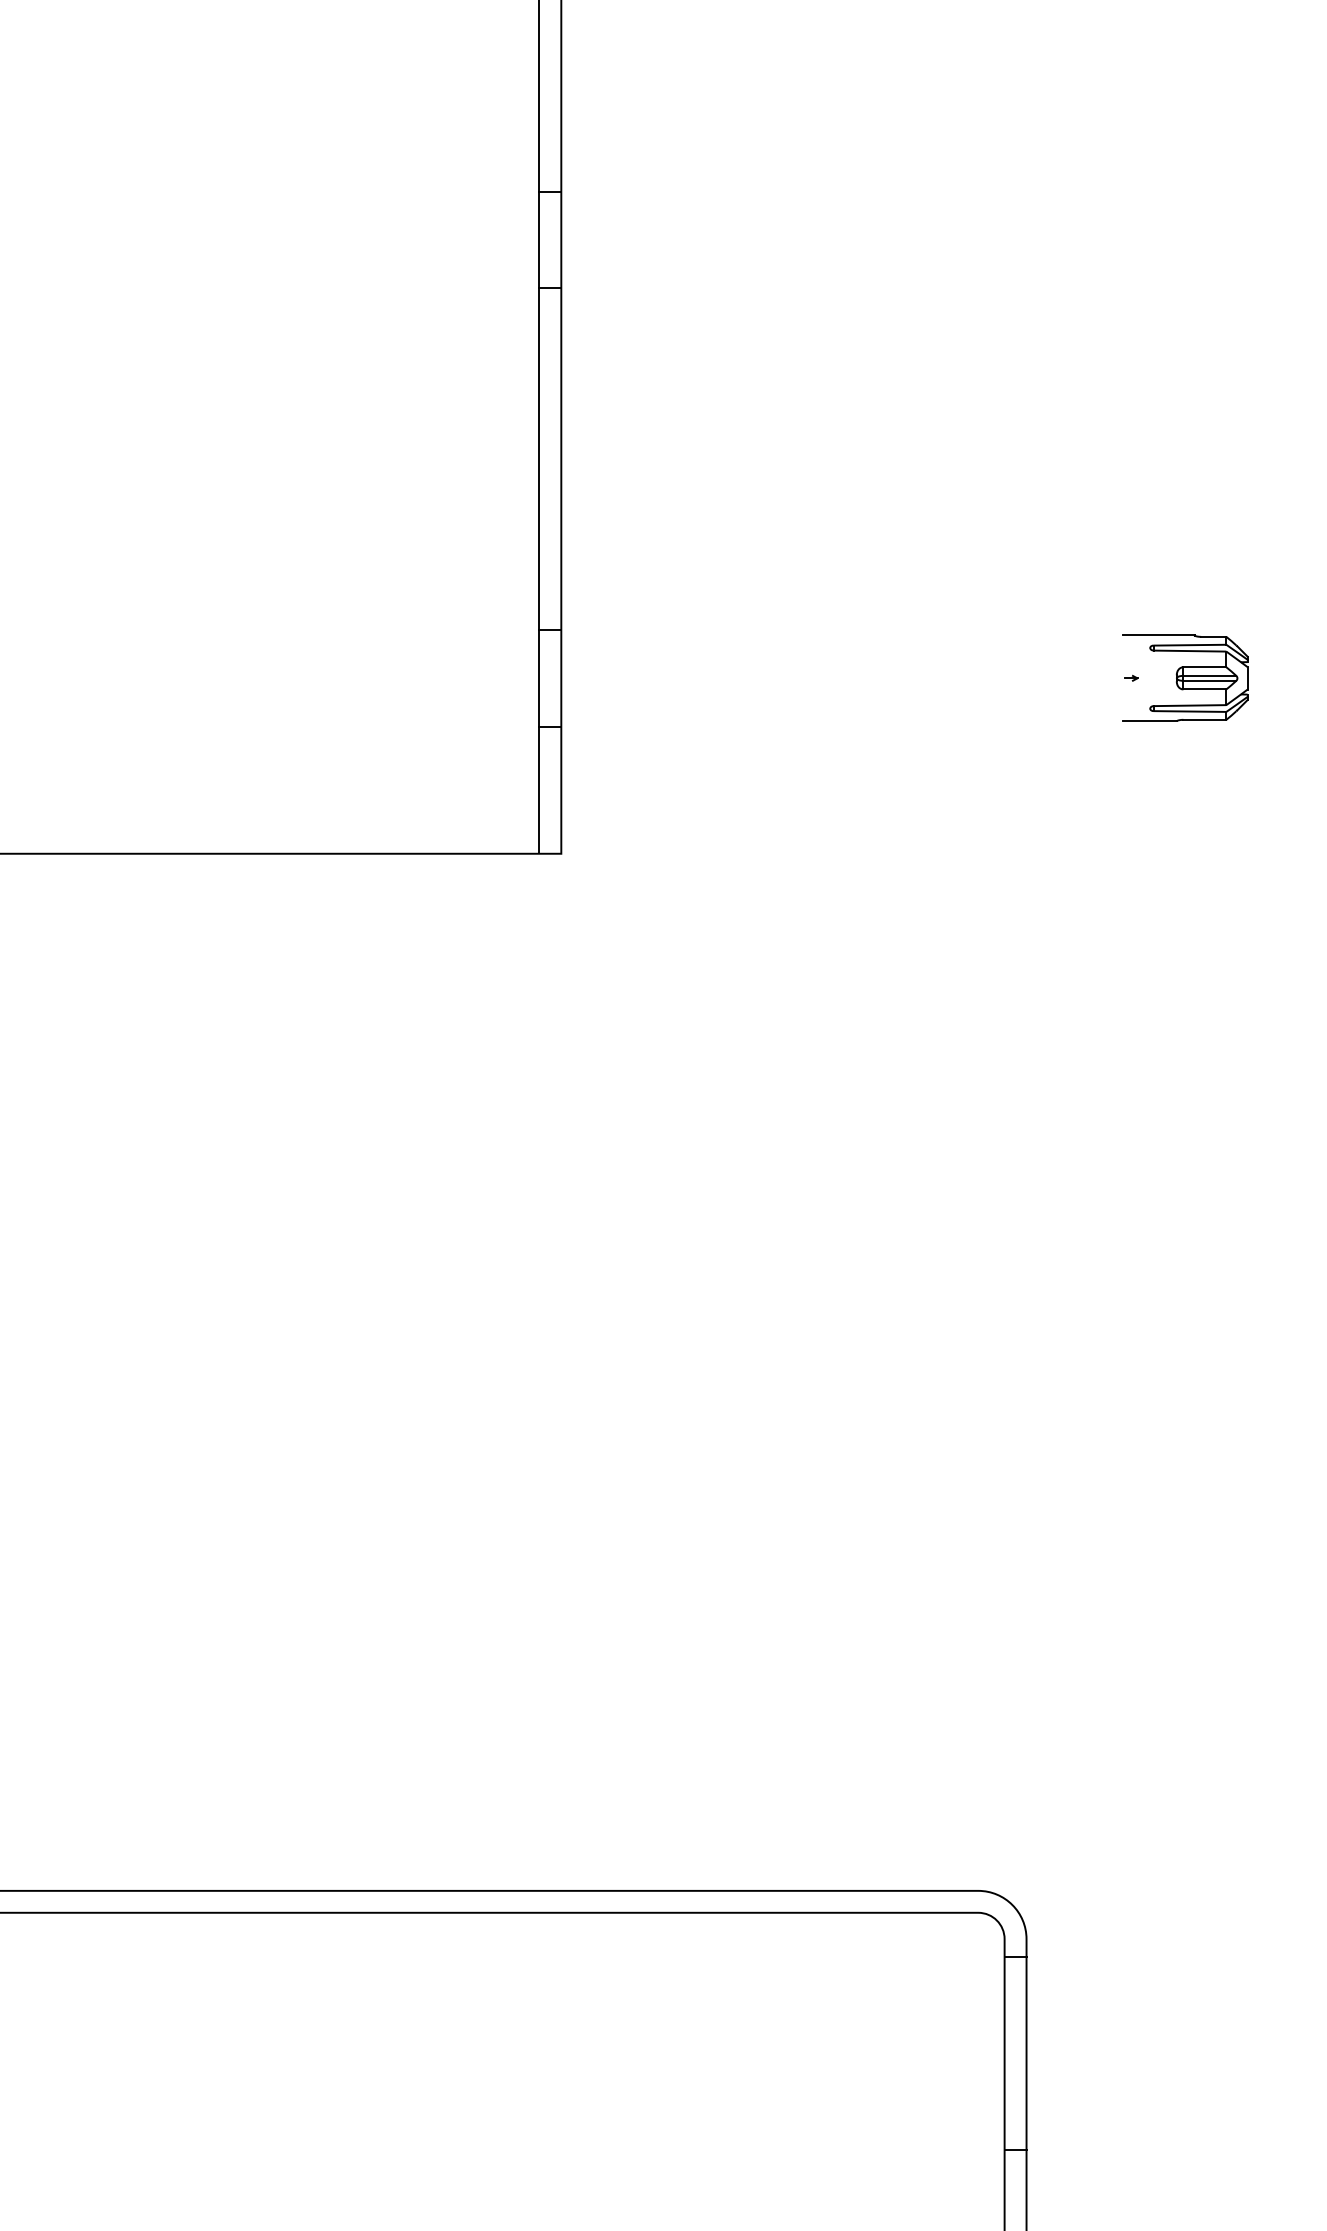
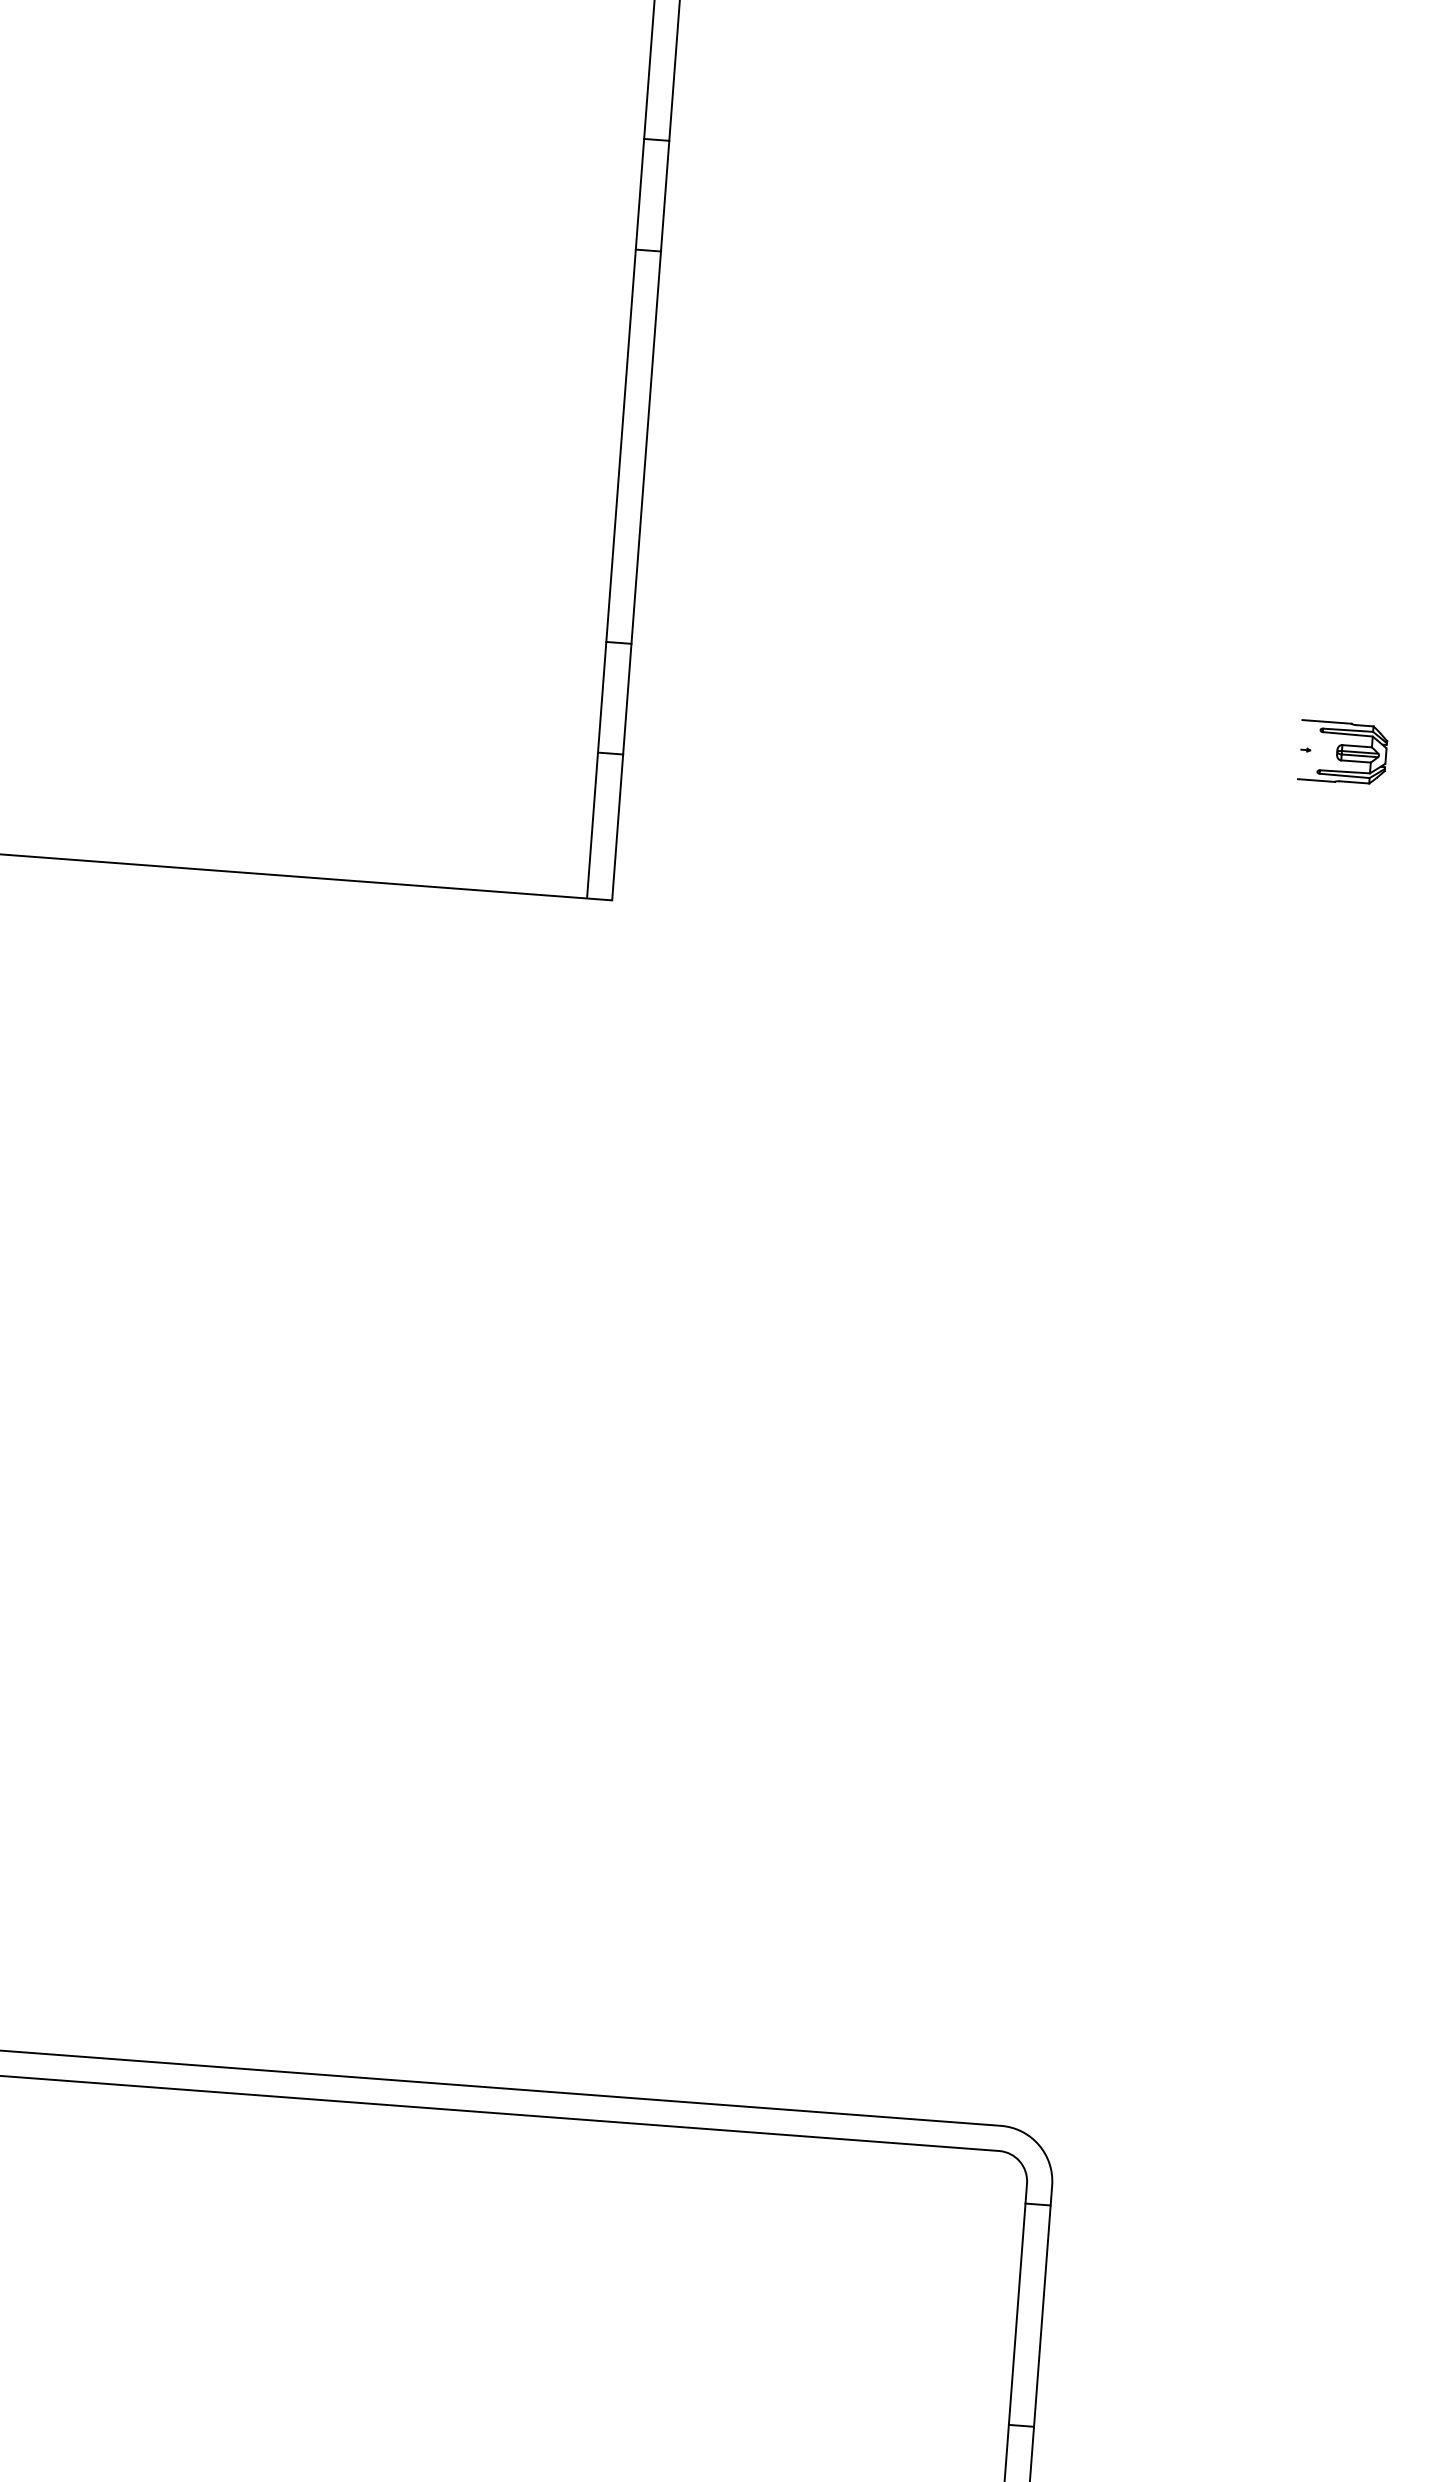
part: (1185, 677) -> (1343, 752), size x0.6

